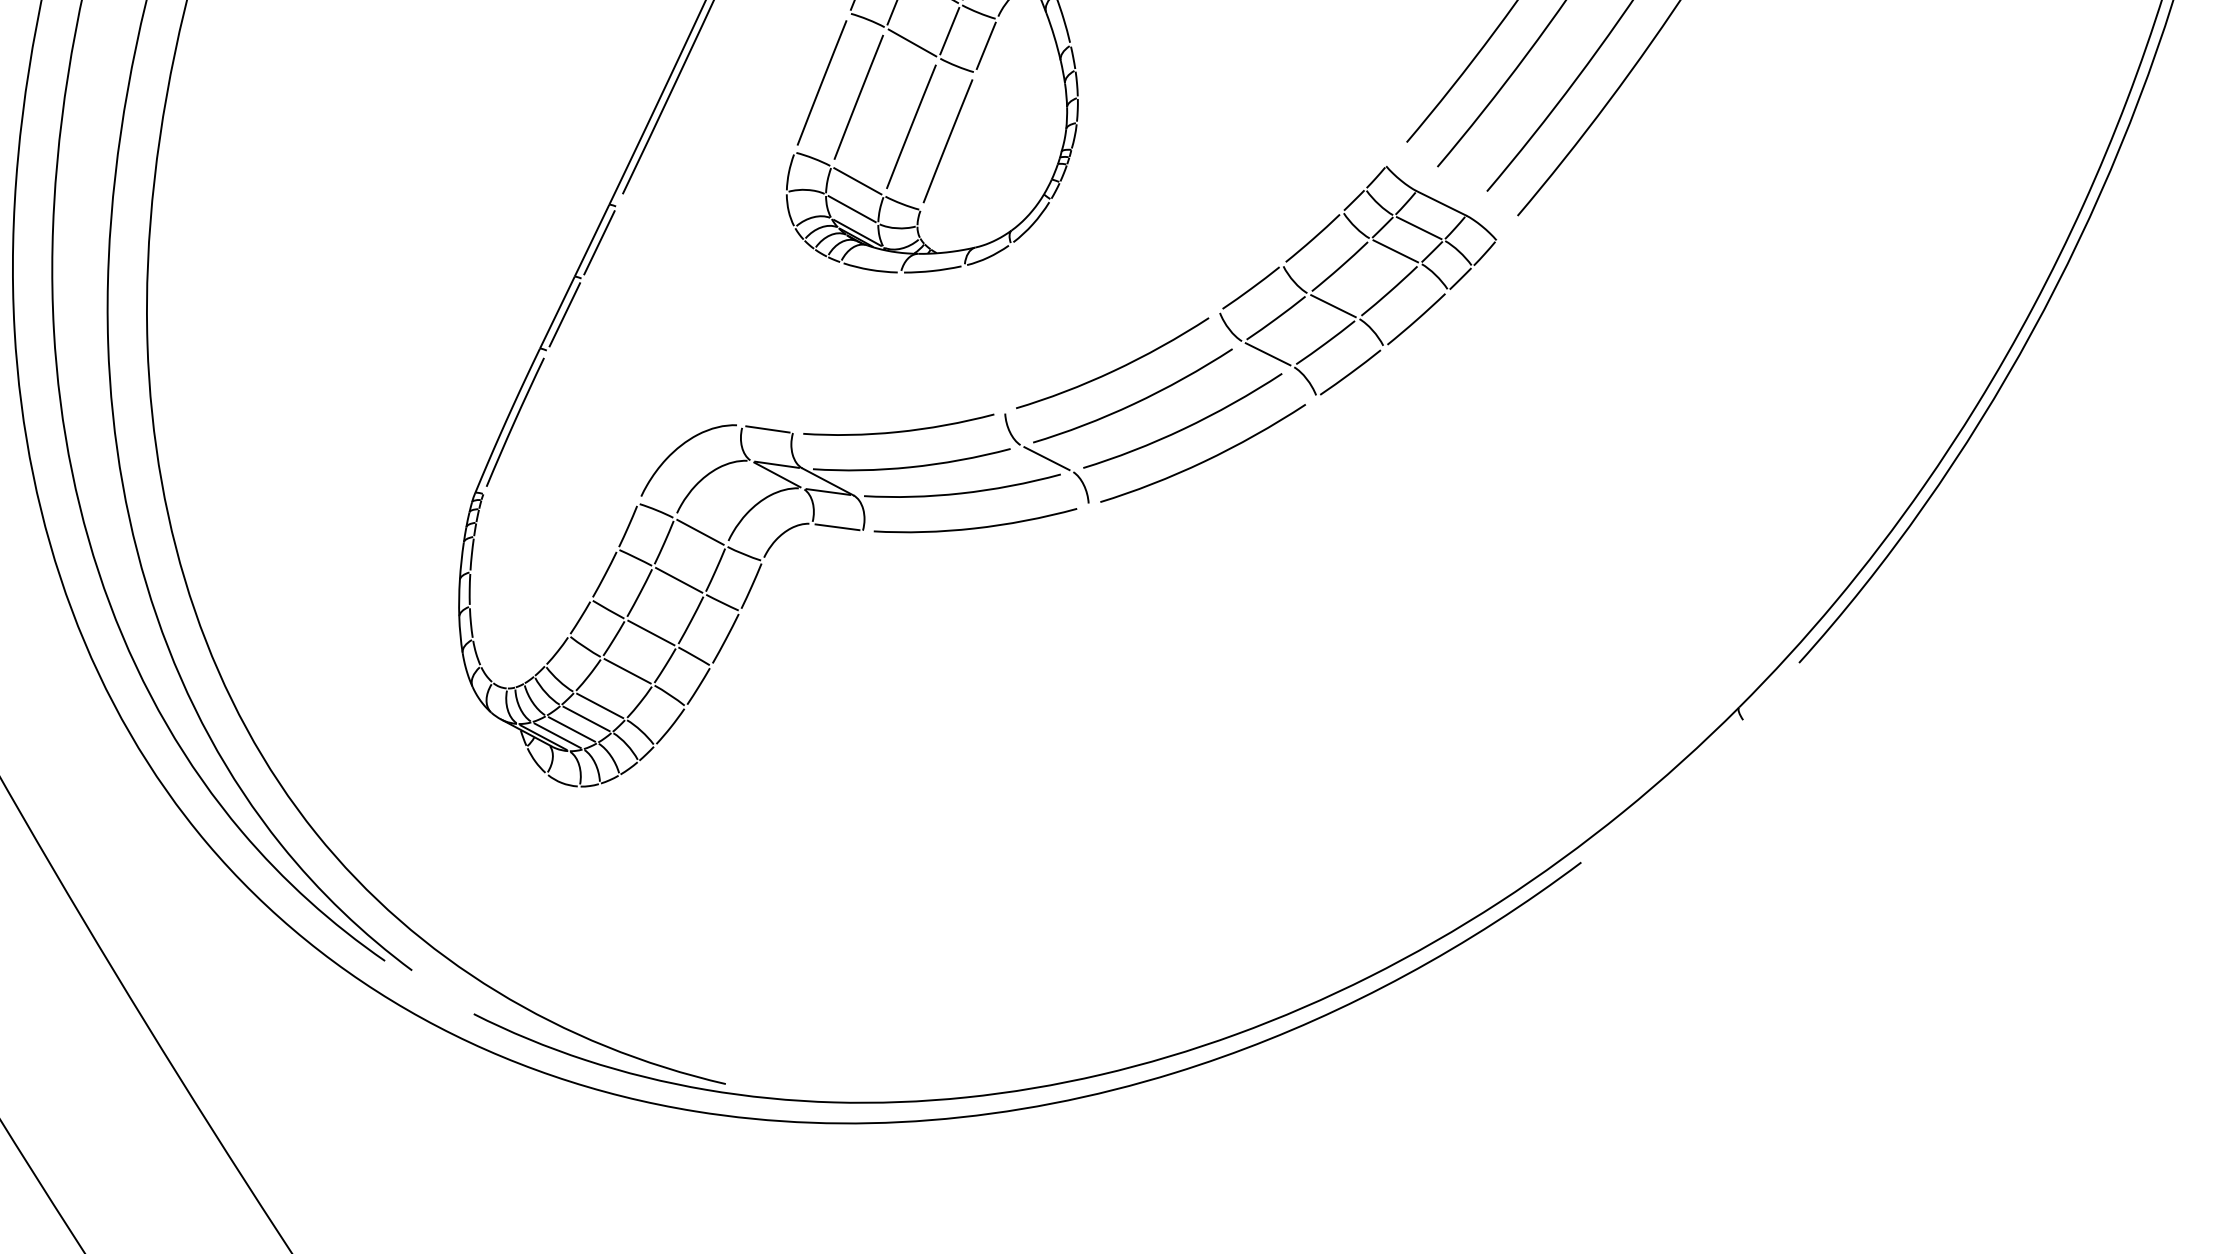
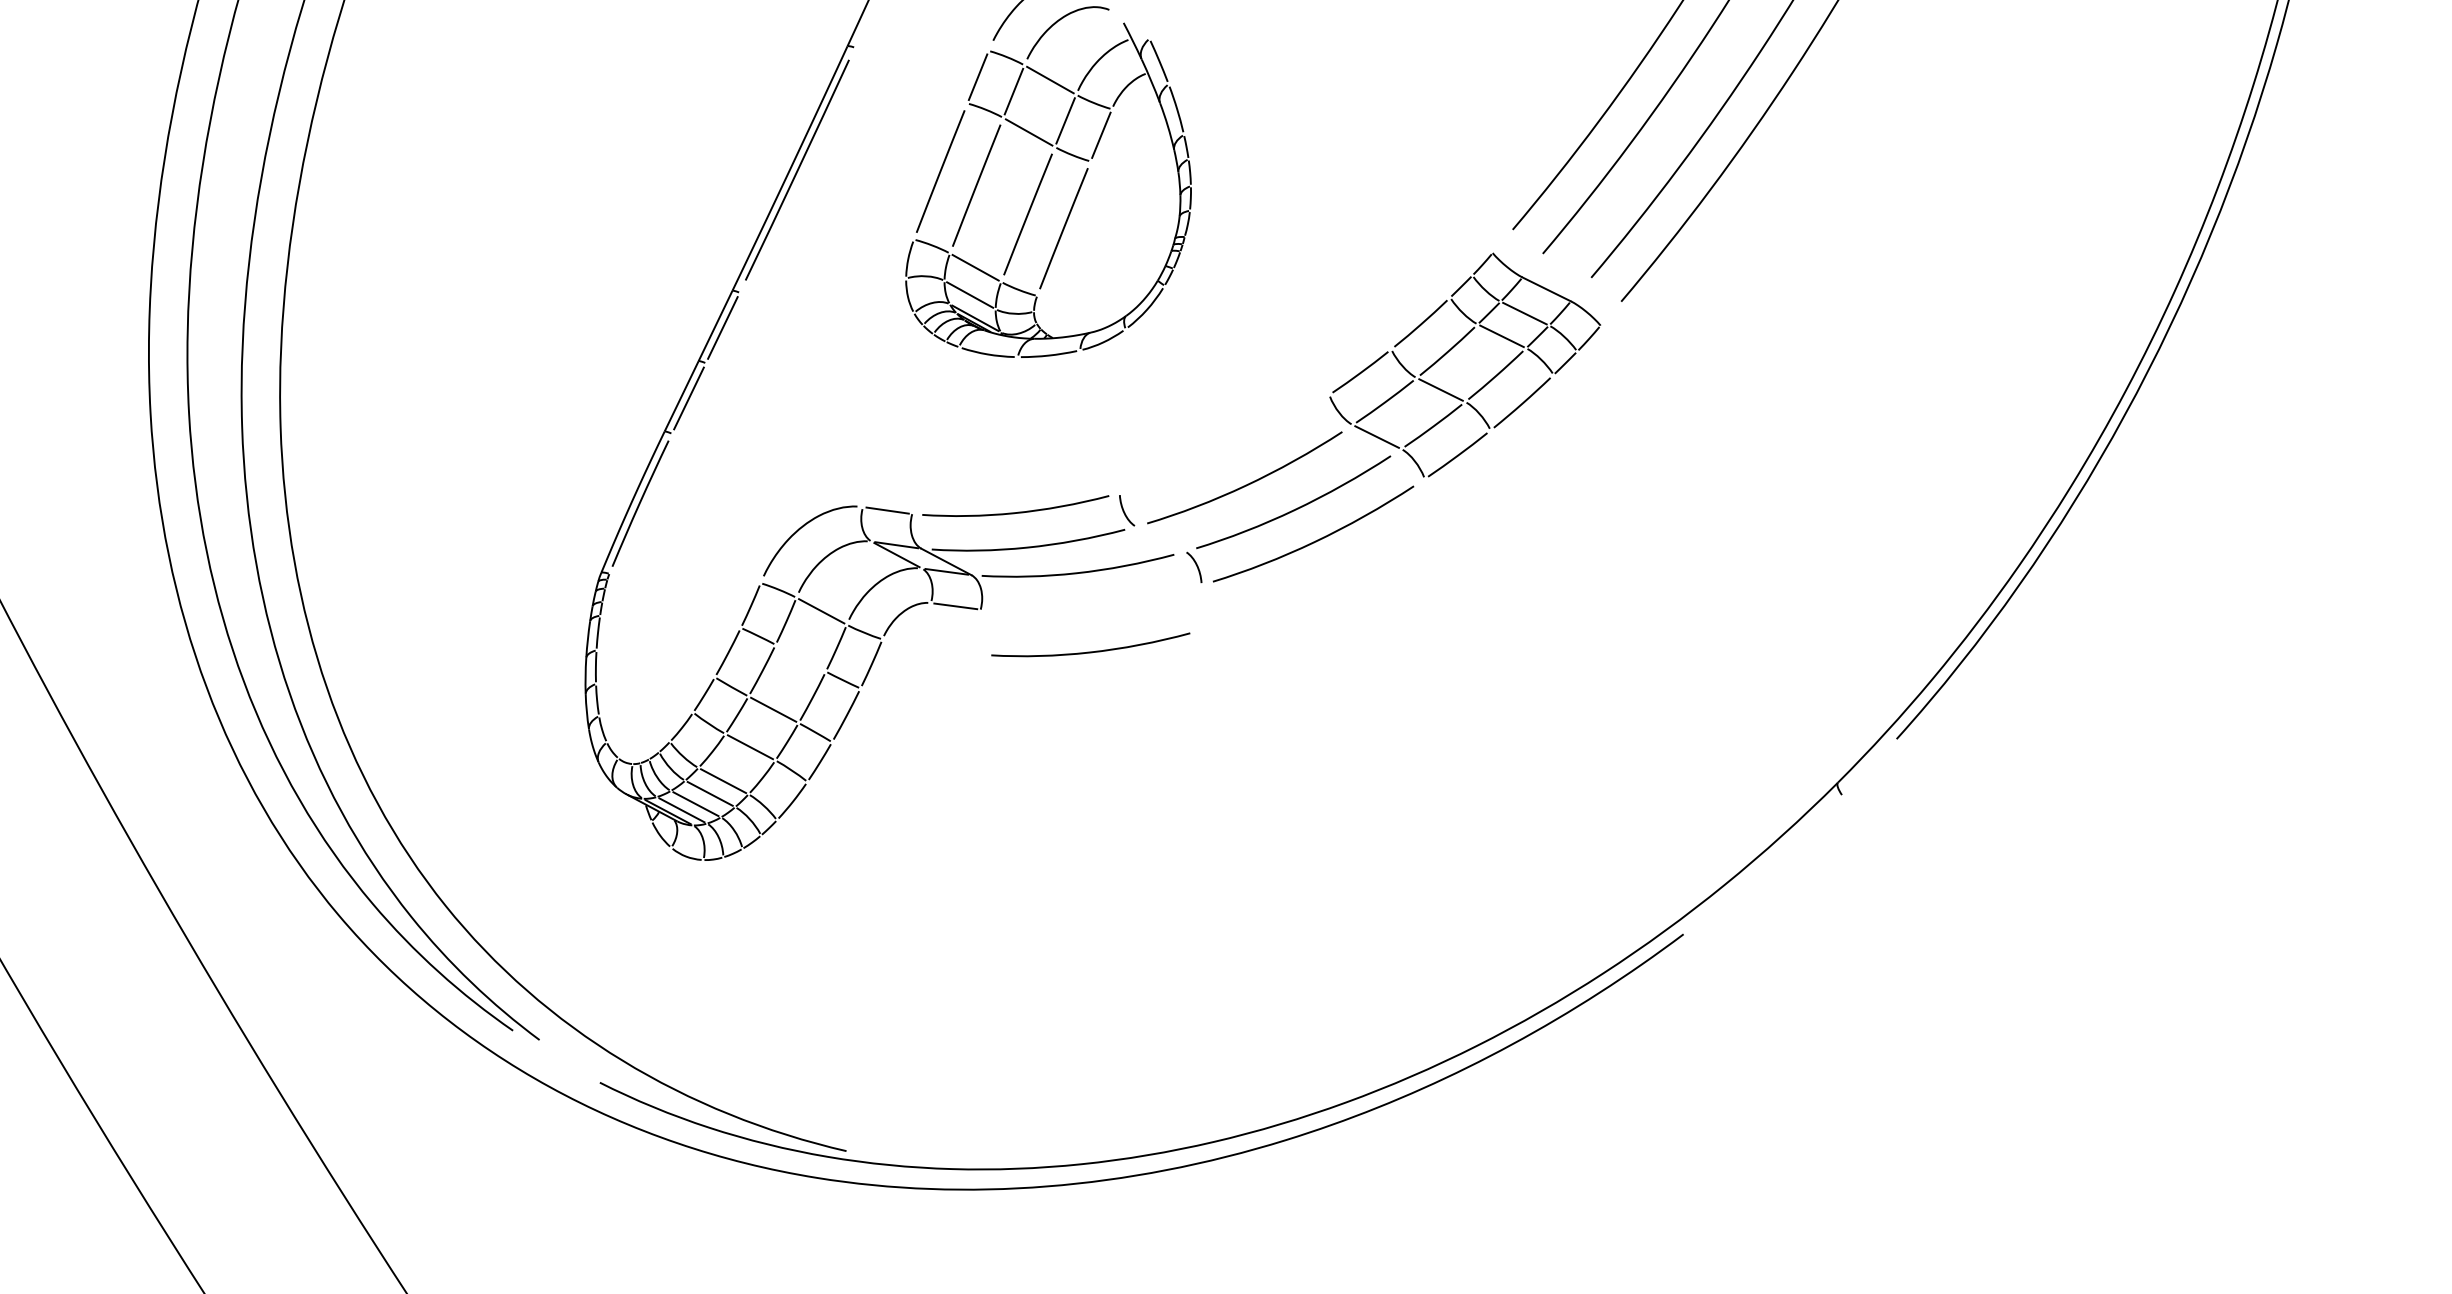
curve: (1115, 369) -> (1227, 451), removed
line: (1046, 457) -> (1160, 538), removed
curve: (975, 527) -> (1090, 651), moved
line: (678, 580) -> (800, 658), removed

